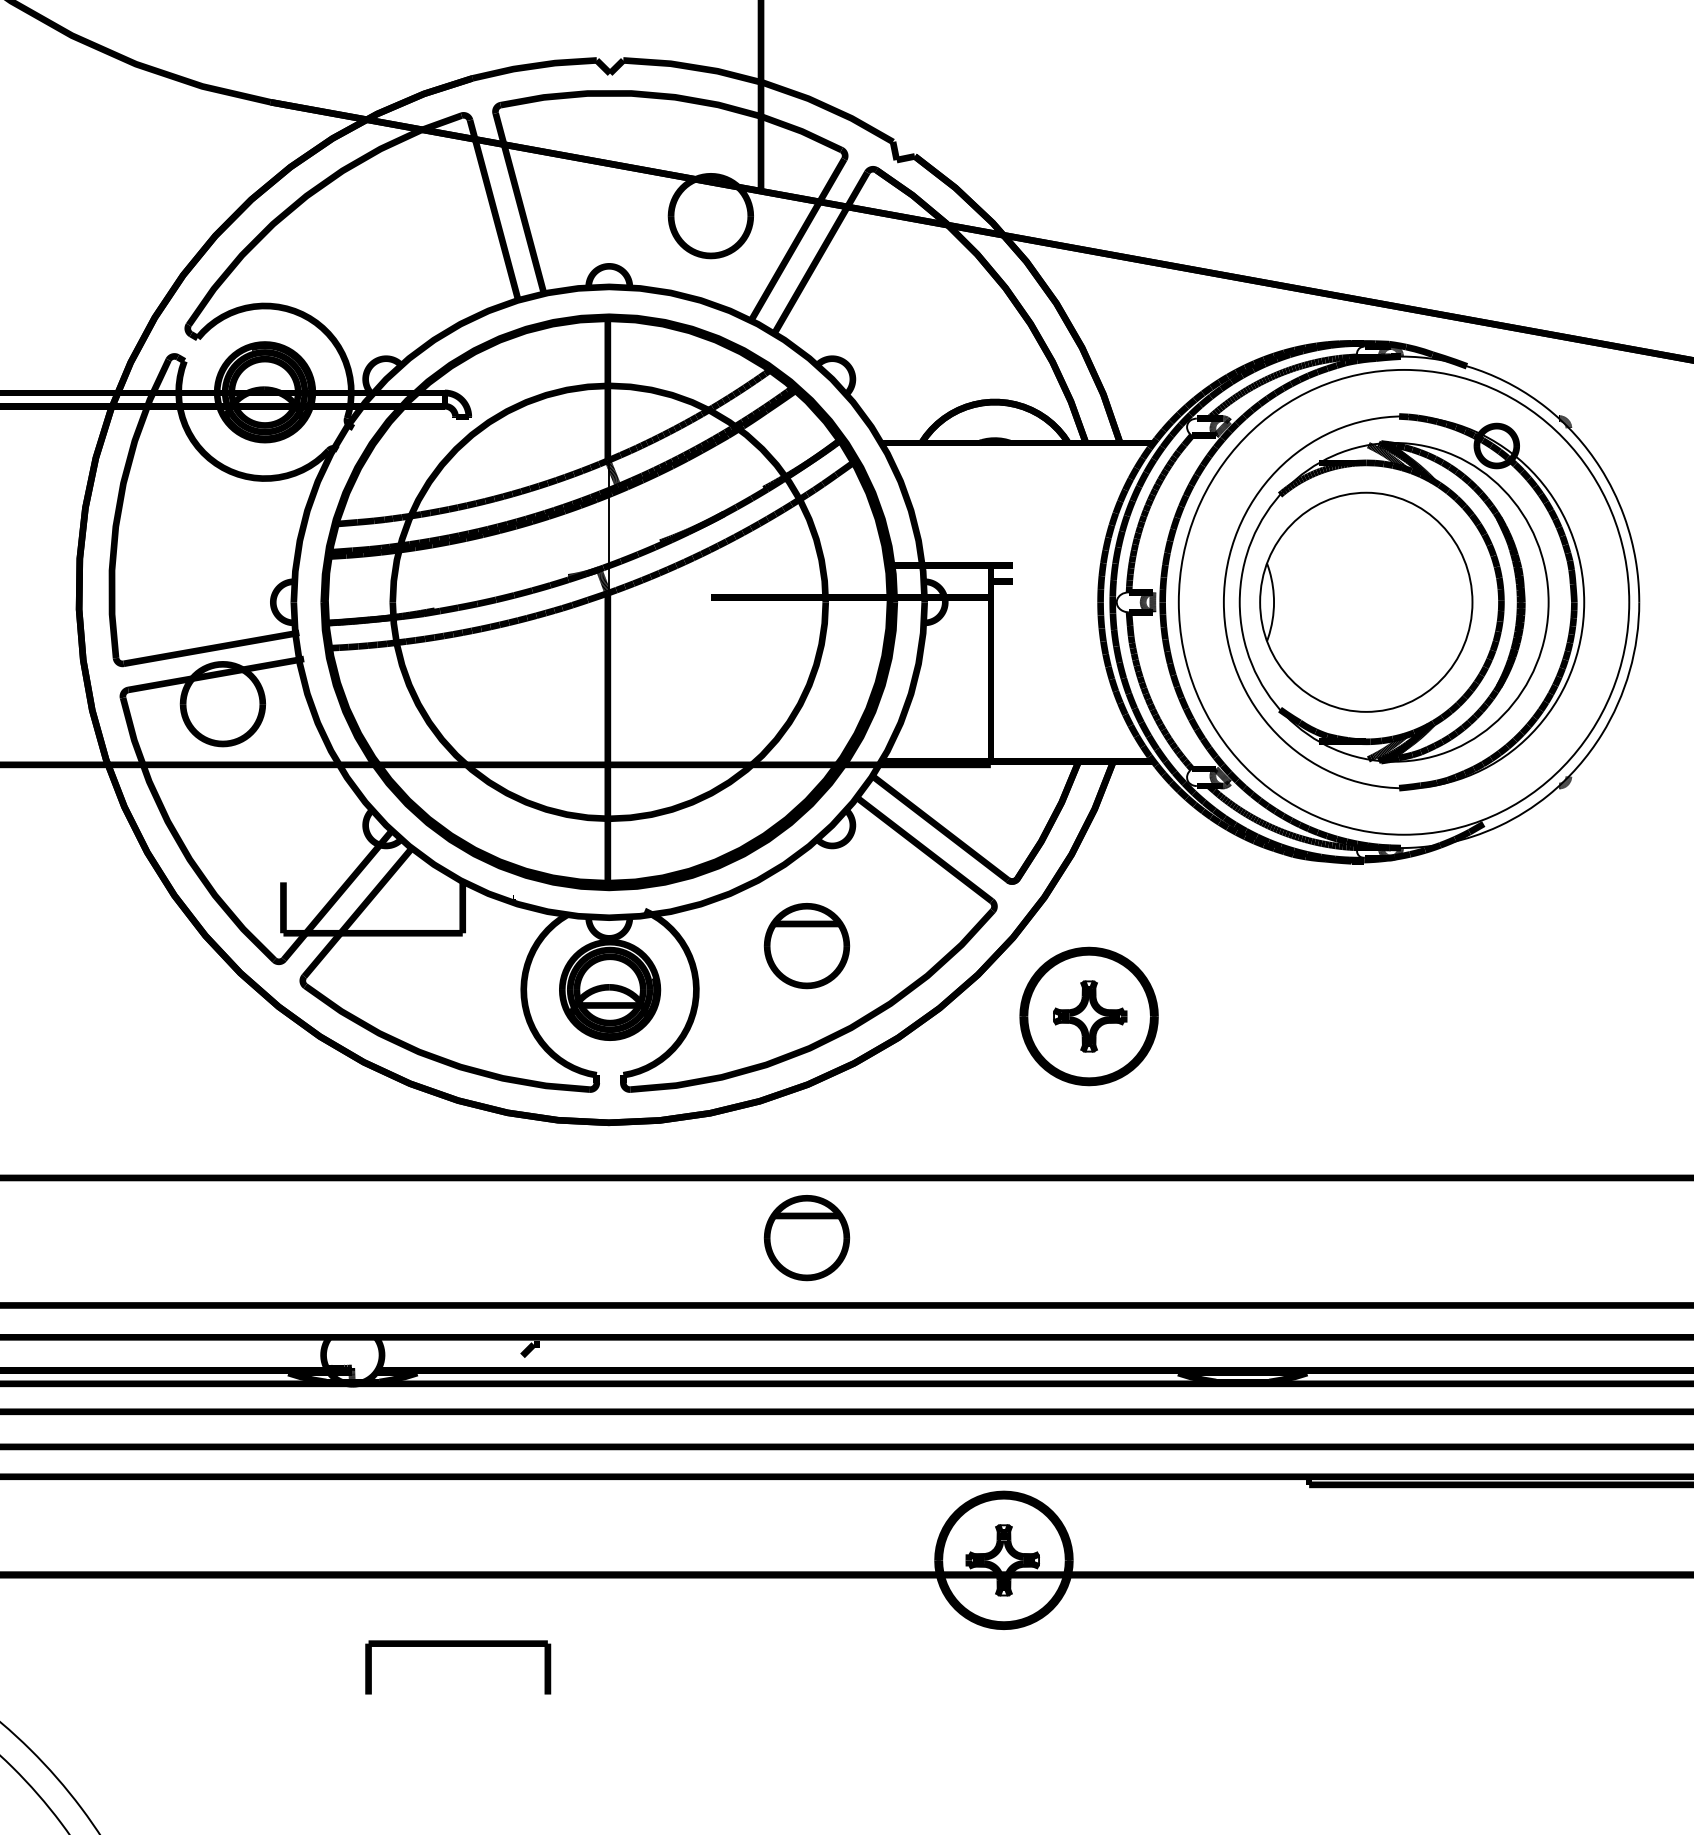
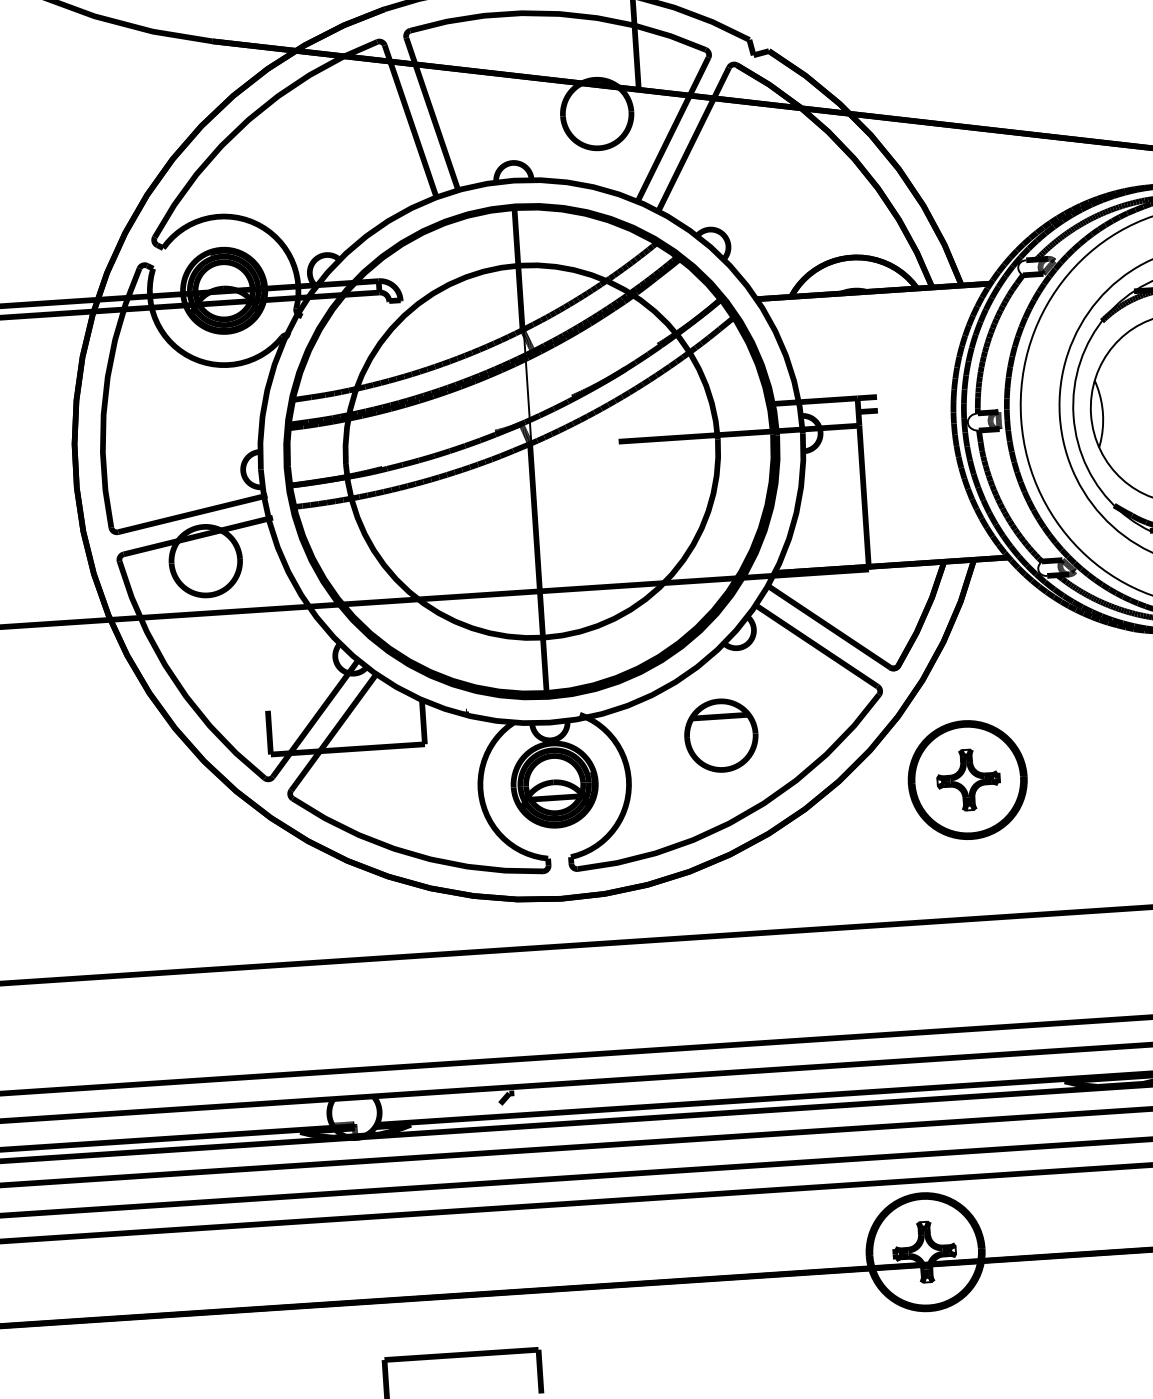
part: (806, 1238) -> (737, 986), removed

